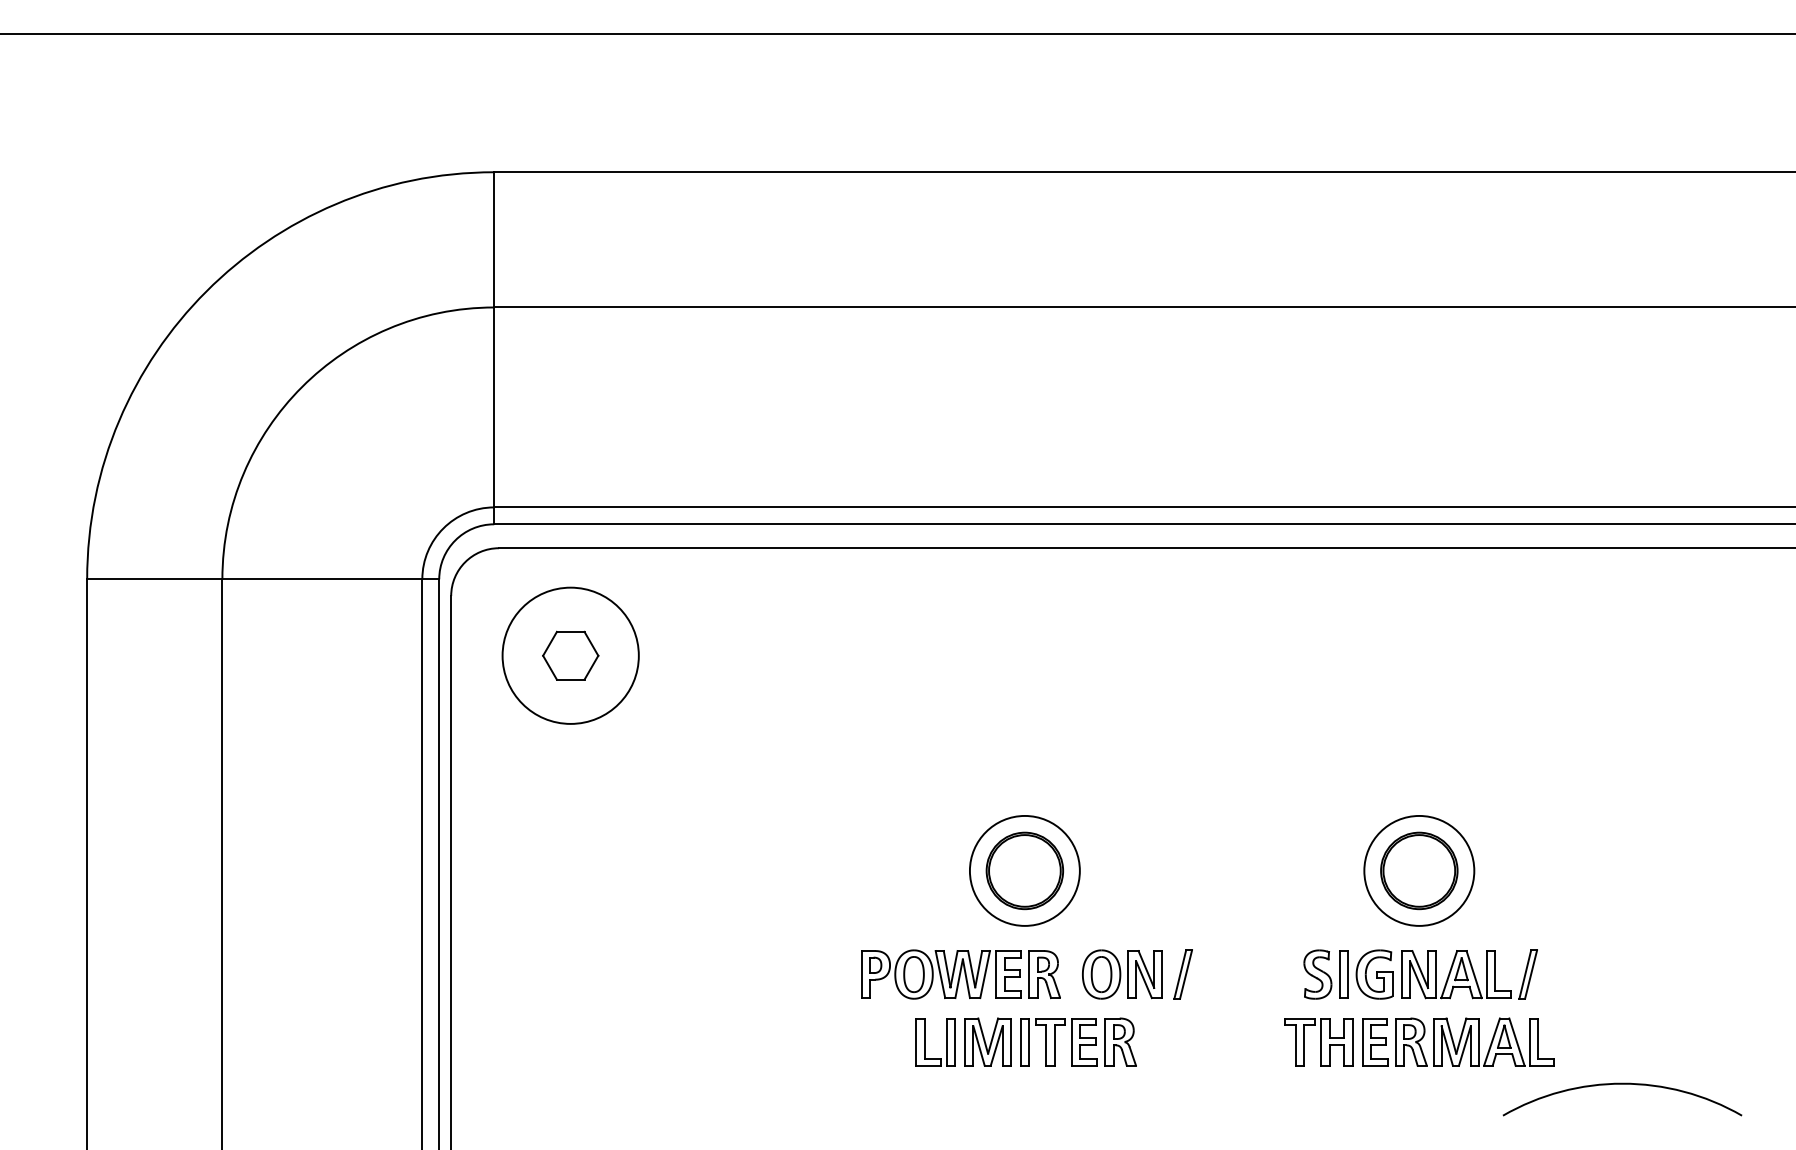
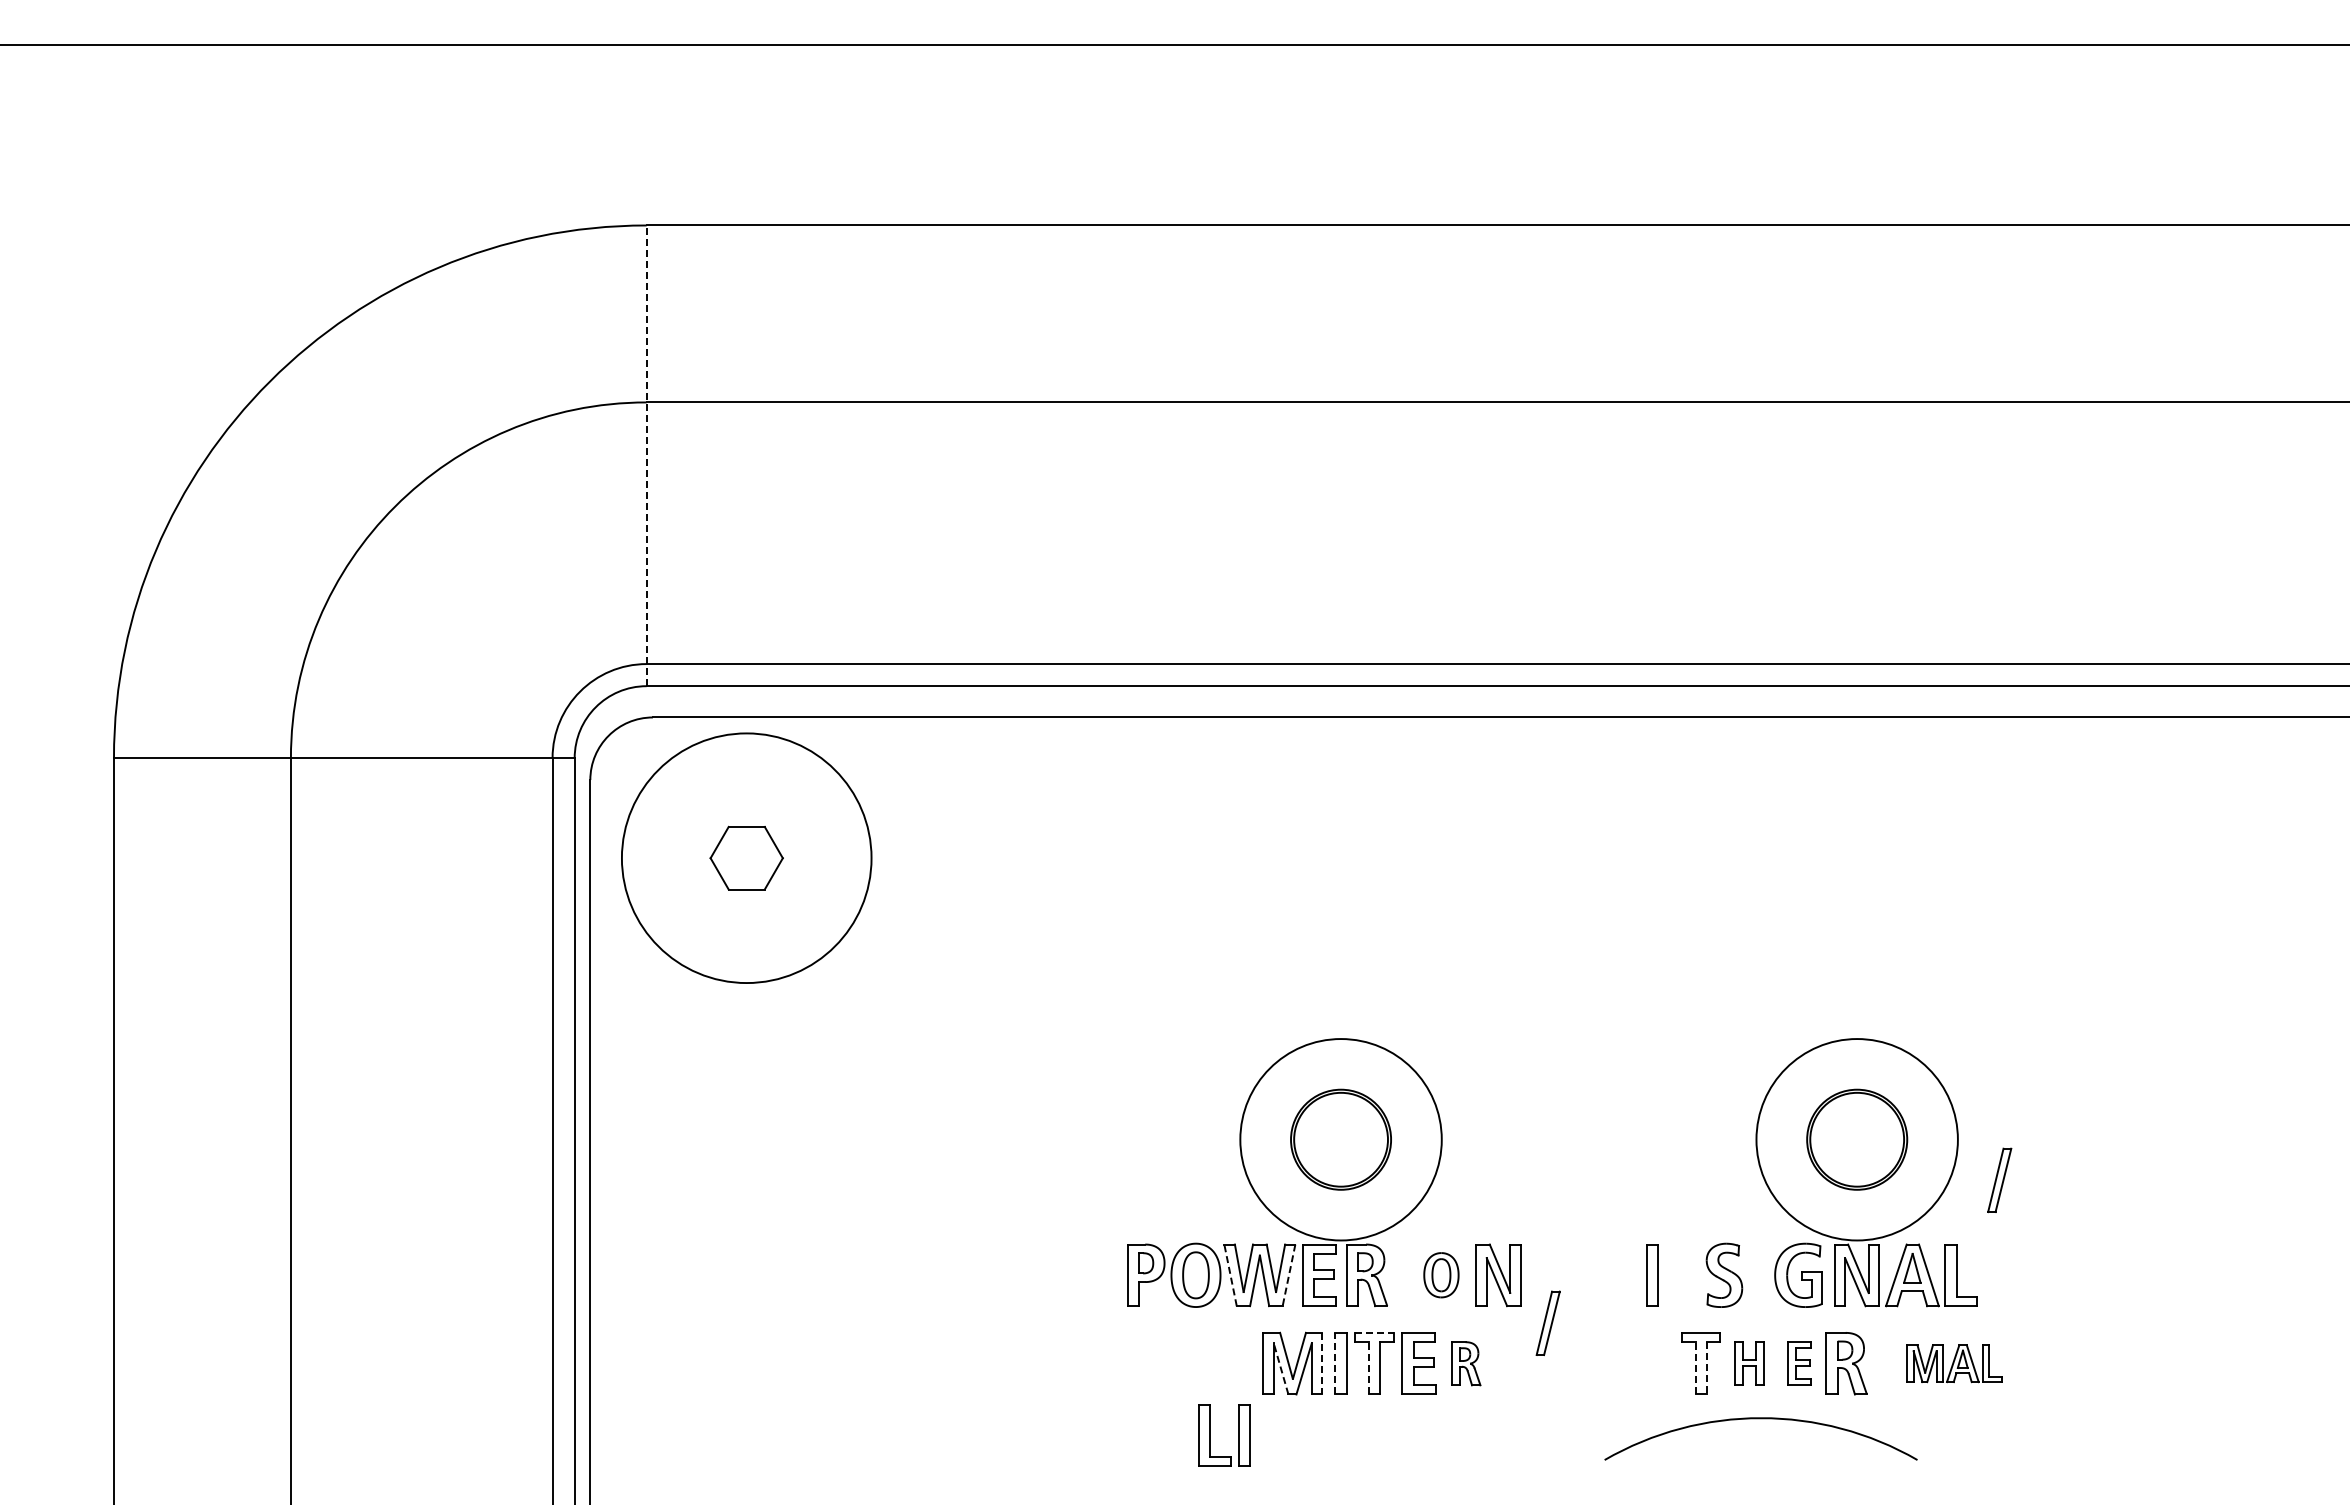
line: (494, 348) -> (646, 455), solid -> dashed
circle: (570, 656) -> (746, 858), size x1.4
circle: (1025, 870) -> (1341, 1139), size x1.4
circle: (1419, 870) -> (1857, 1139), size x1.4
line: (940, 973) -> (1230, 1274), solid -> dashed
part: (1101, 973) -> (1441, 1274), size x0.7
part: (1182, 973) -> (1547, 1322), moved
line: (984, 974) -> (1288, 1275), solid -> dashed
part: (1343, 974) -> (1652, 1275), moved
part: (1528, 974) -> (1999, 1180), moved
line: (1051, 1018) -> (1375, 1332), solid -> dashed
part: (925, 1041) -> (1210, 1435), moved
line: (1010, 1041) -> (1322, 1363), solid -> dashed
line: (1020, 1041) -> (1335, 1363), solid -> dashed
part: (1120, 1041) -> (1466, 1363), size x0.7
part: (1337, 1041) -> (1749, 1363), size x0.7
part: (1375, 1041) -> (1799, 1363), size x0.7
part: (1493, 1041) -> (1954, 1363), size x0.6
line: (1045, 1044) -> (1368, 1367), solid -> dashed
line: (1295, 1044) -> (1695, 1367), solid -> dashed
line: (979, 1045) -> (1281, 1368), solid -> dashed
line: (1304, 1045) -> (1706, 1368), solid -> dashed
arc: (1622, 1084) -> (1760, 1419), moved

